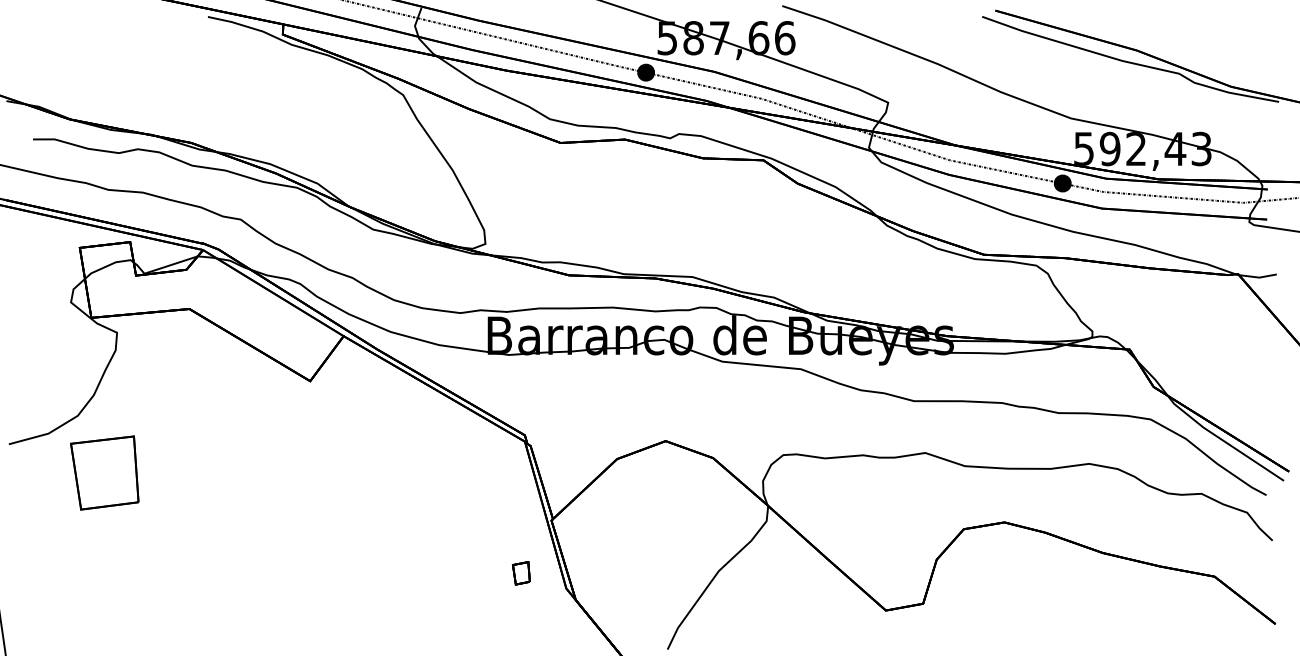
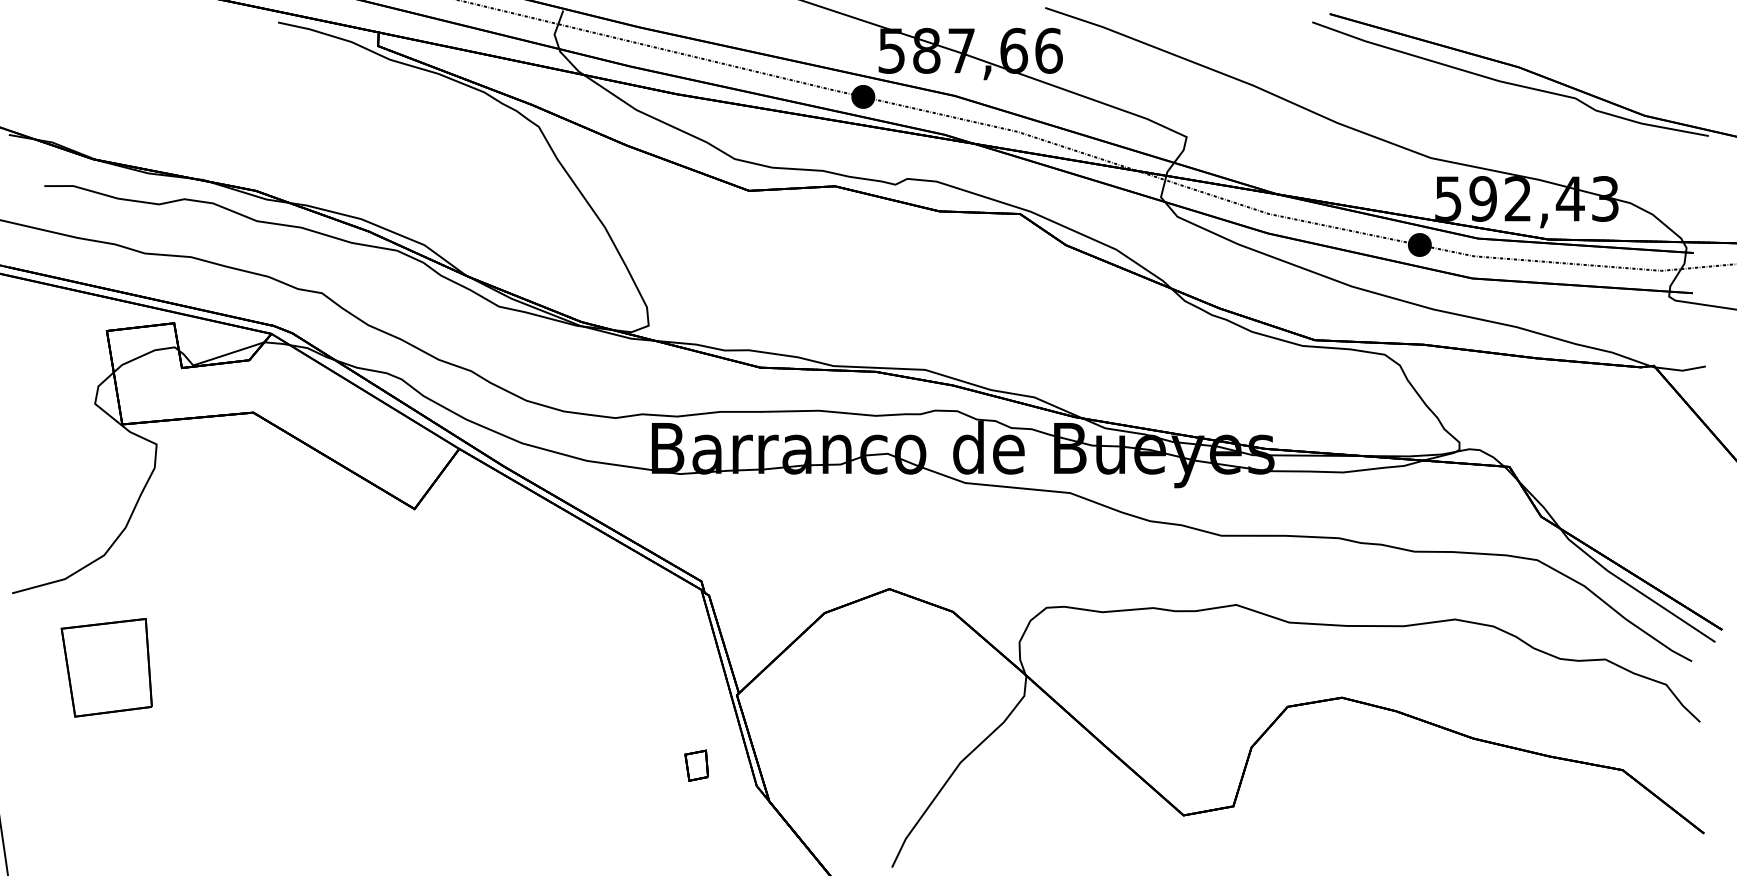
part: (104, 472) -> (106, 667), moved

